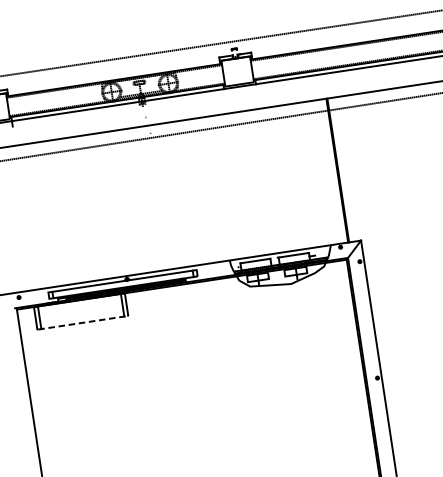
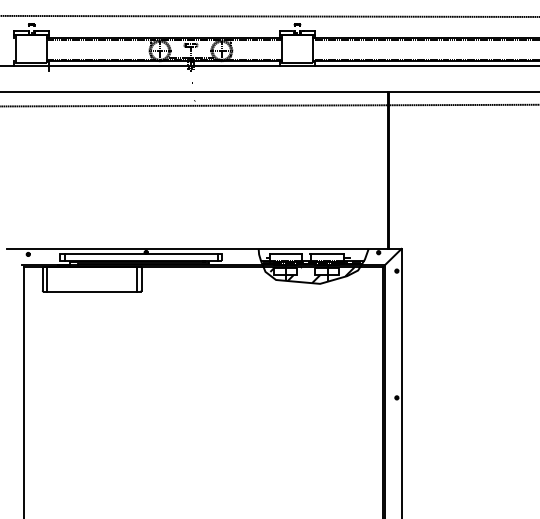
hatch: (282, 276) -> (312, 274), added
line: (83, 322) -> (92, 291), dashed -> solid

